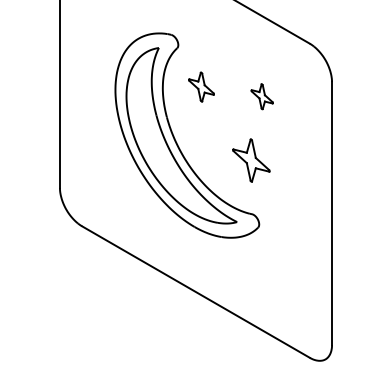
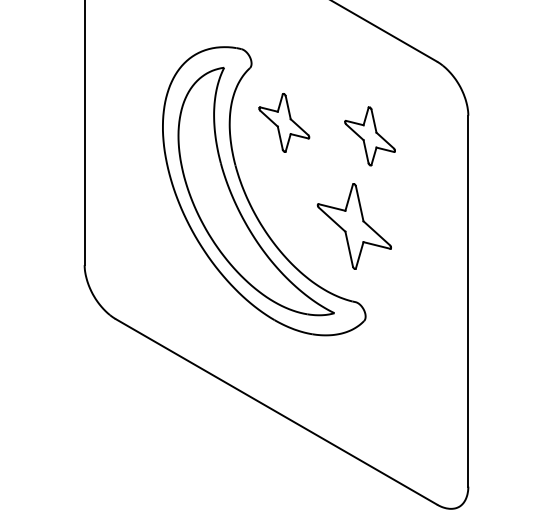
part: (201, 86) -> (284, 122), size x1.43
part: (261, 96) -> (368, 136), size x1.67
part: (251, 160) -> (354, 226), size x1.43

